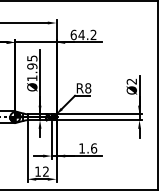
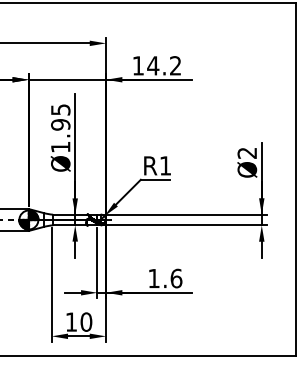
text: (73, 34) -> (137, 64), 64.2 -> 14.2
text: (88, 88) -> (166, 166), R8 -> R1
text: (46, 171) -> (87, 321), 12 -> 10

